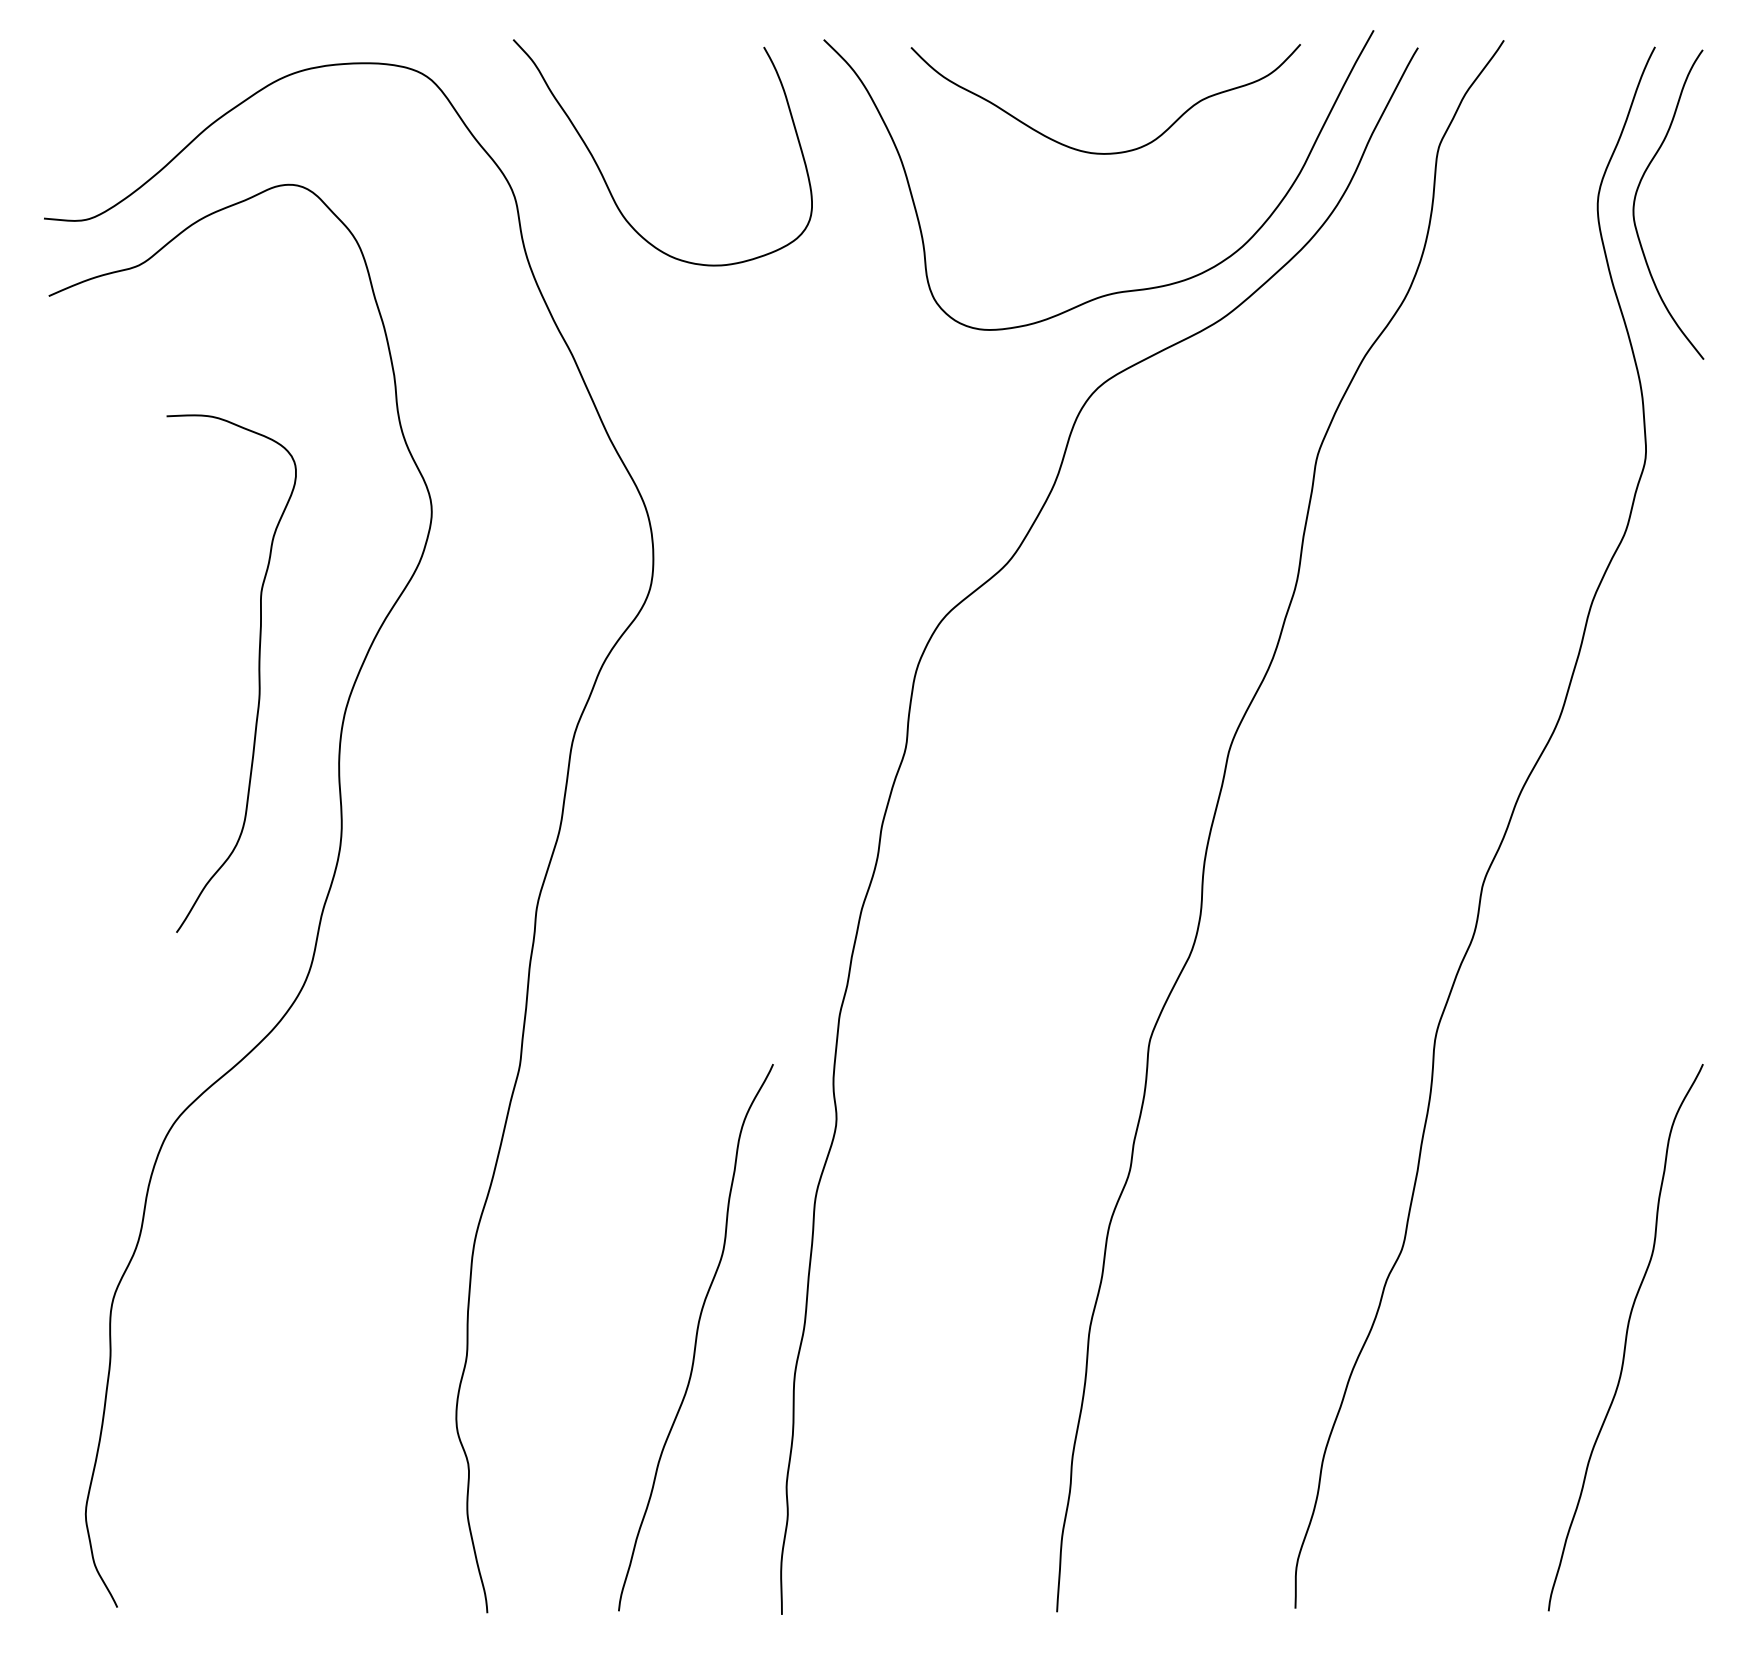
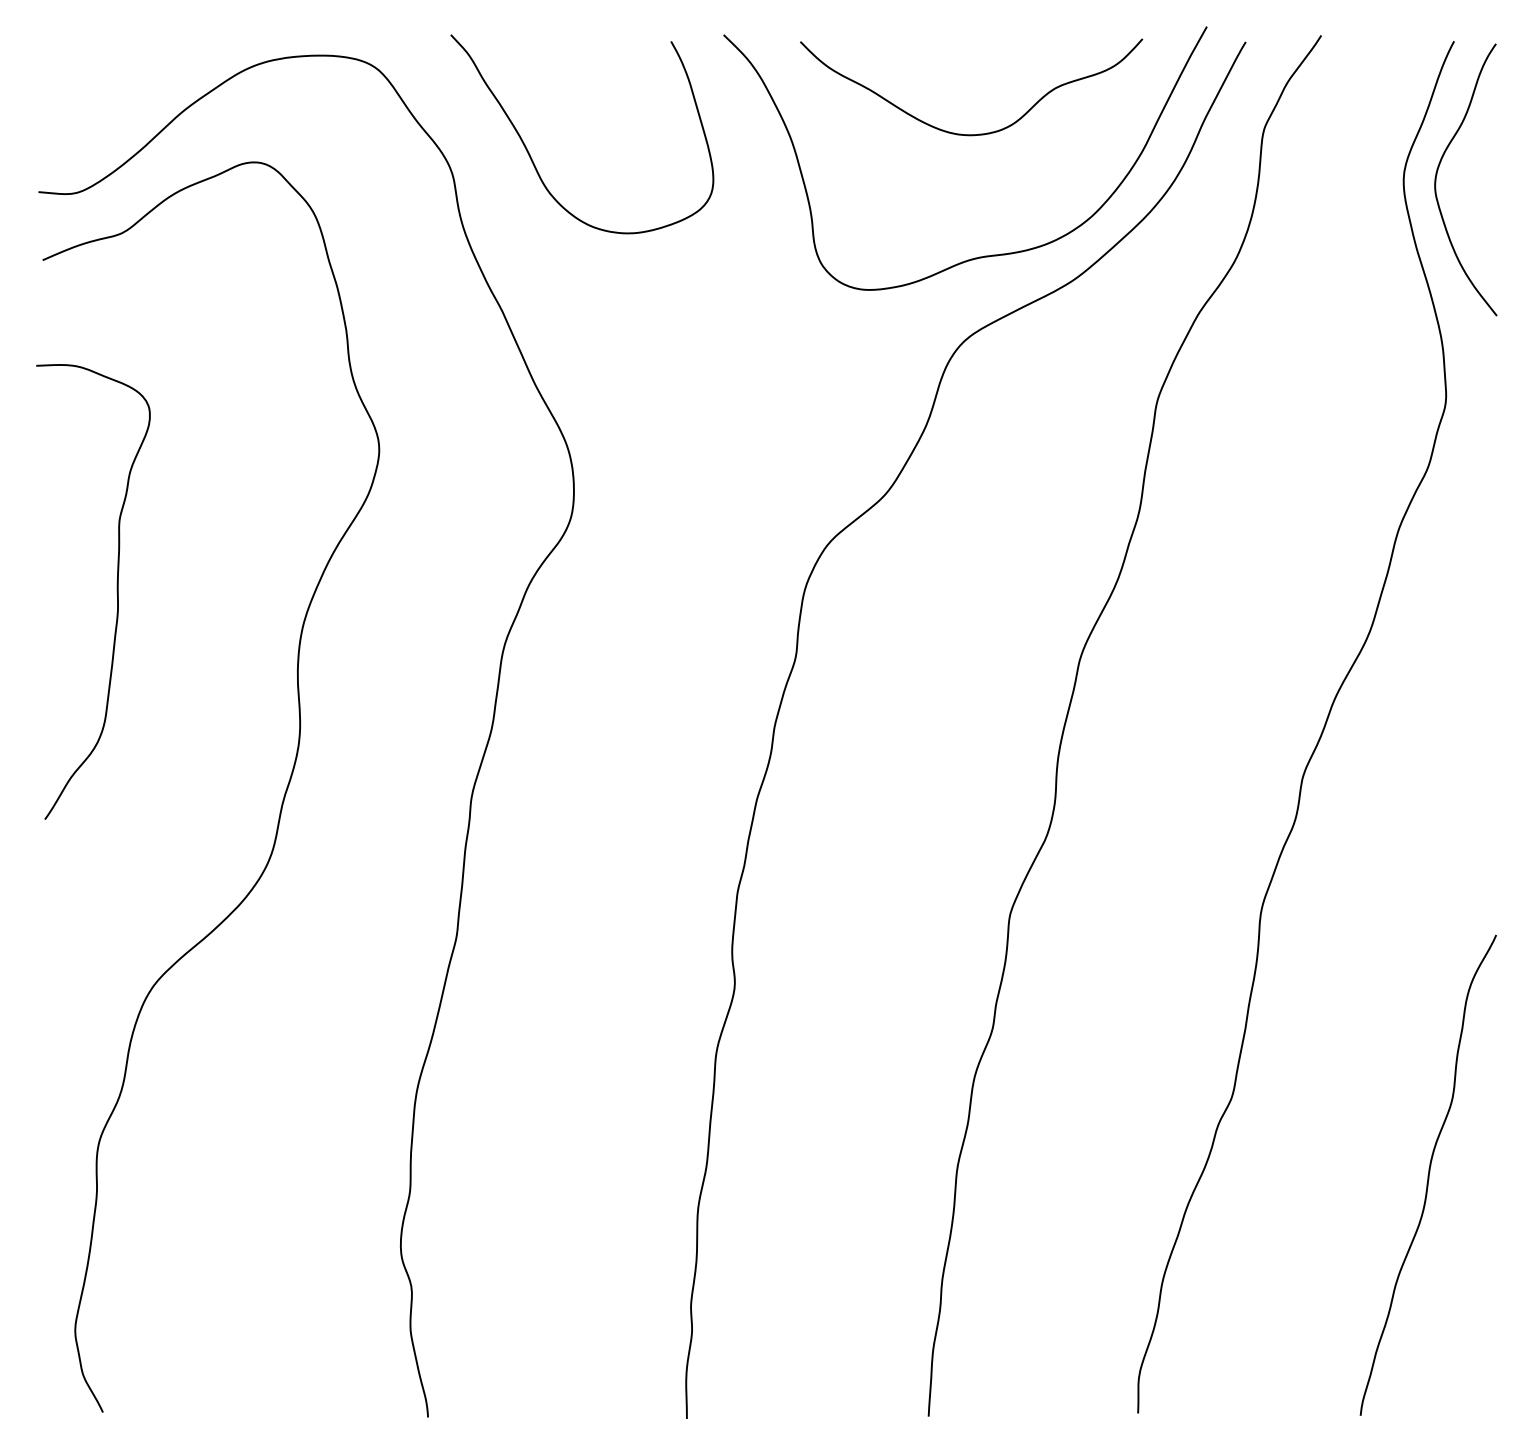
curve: (257, 673) -> (116, 591), moved
curve: (696, 1336) -> (611, 1174), removed

